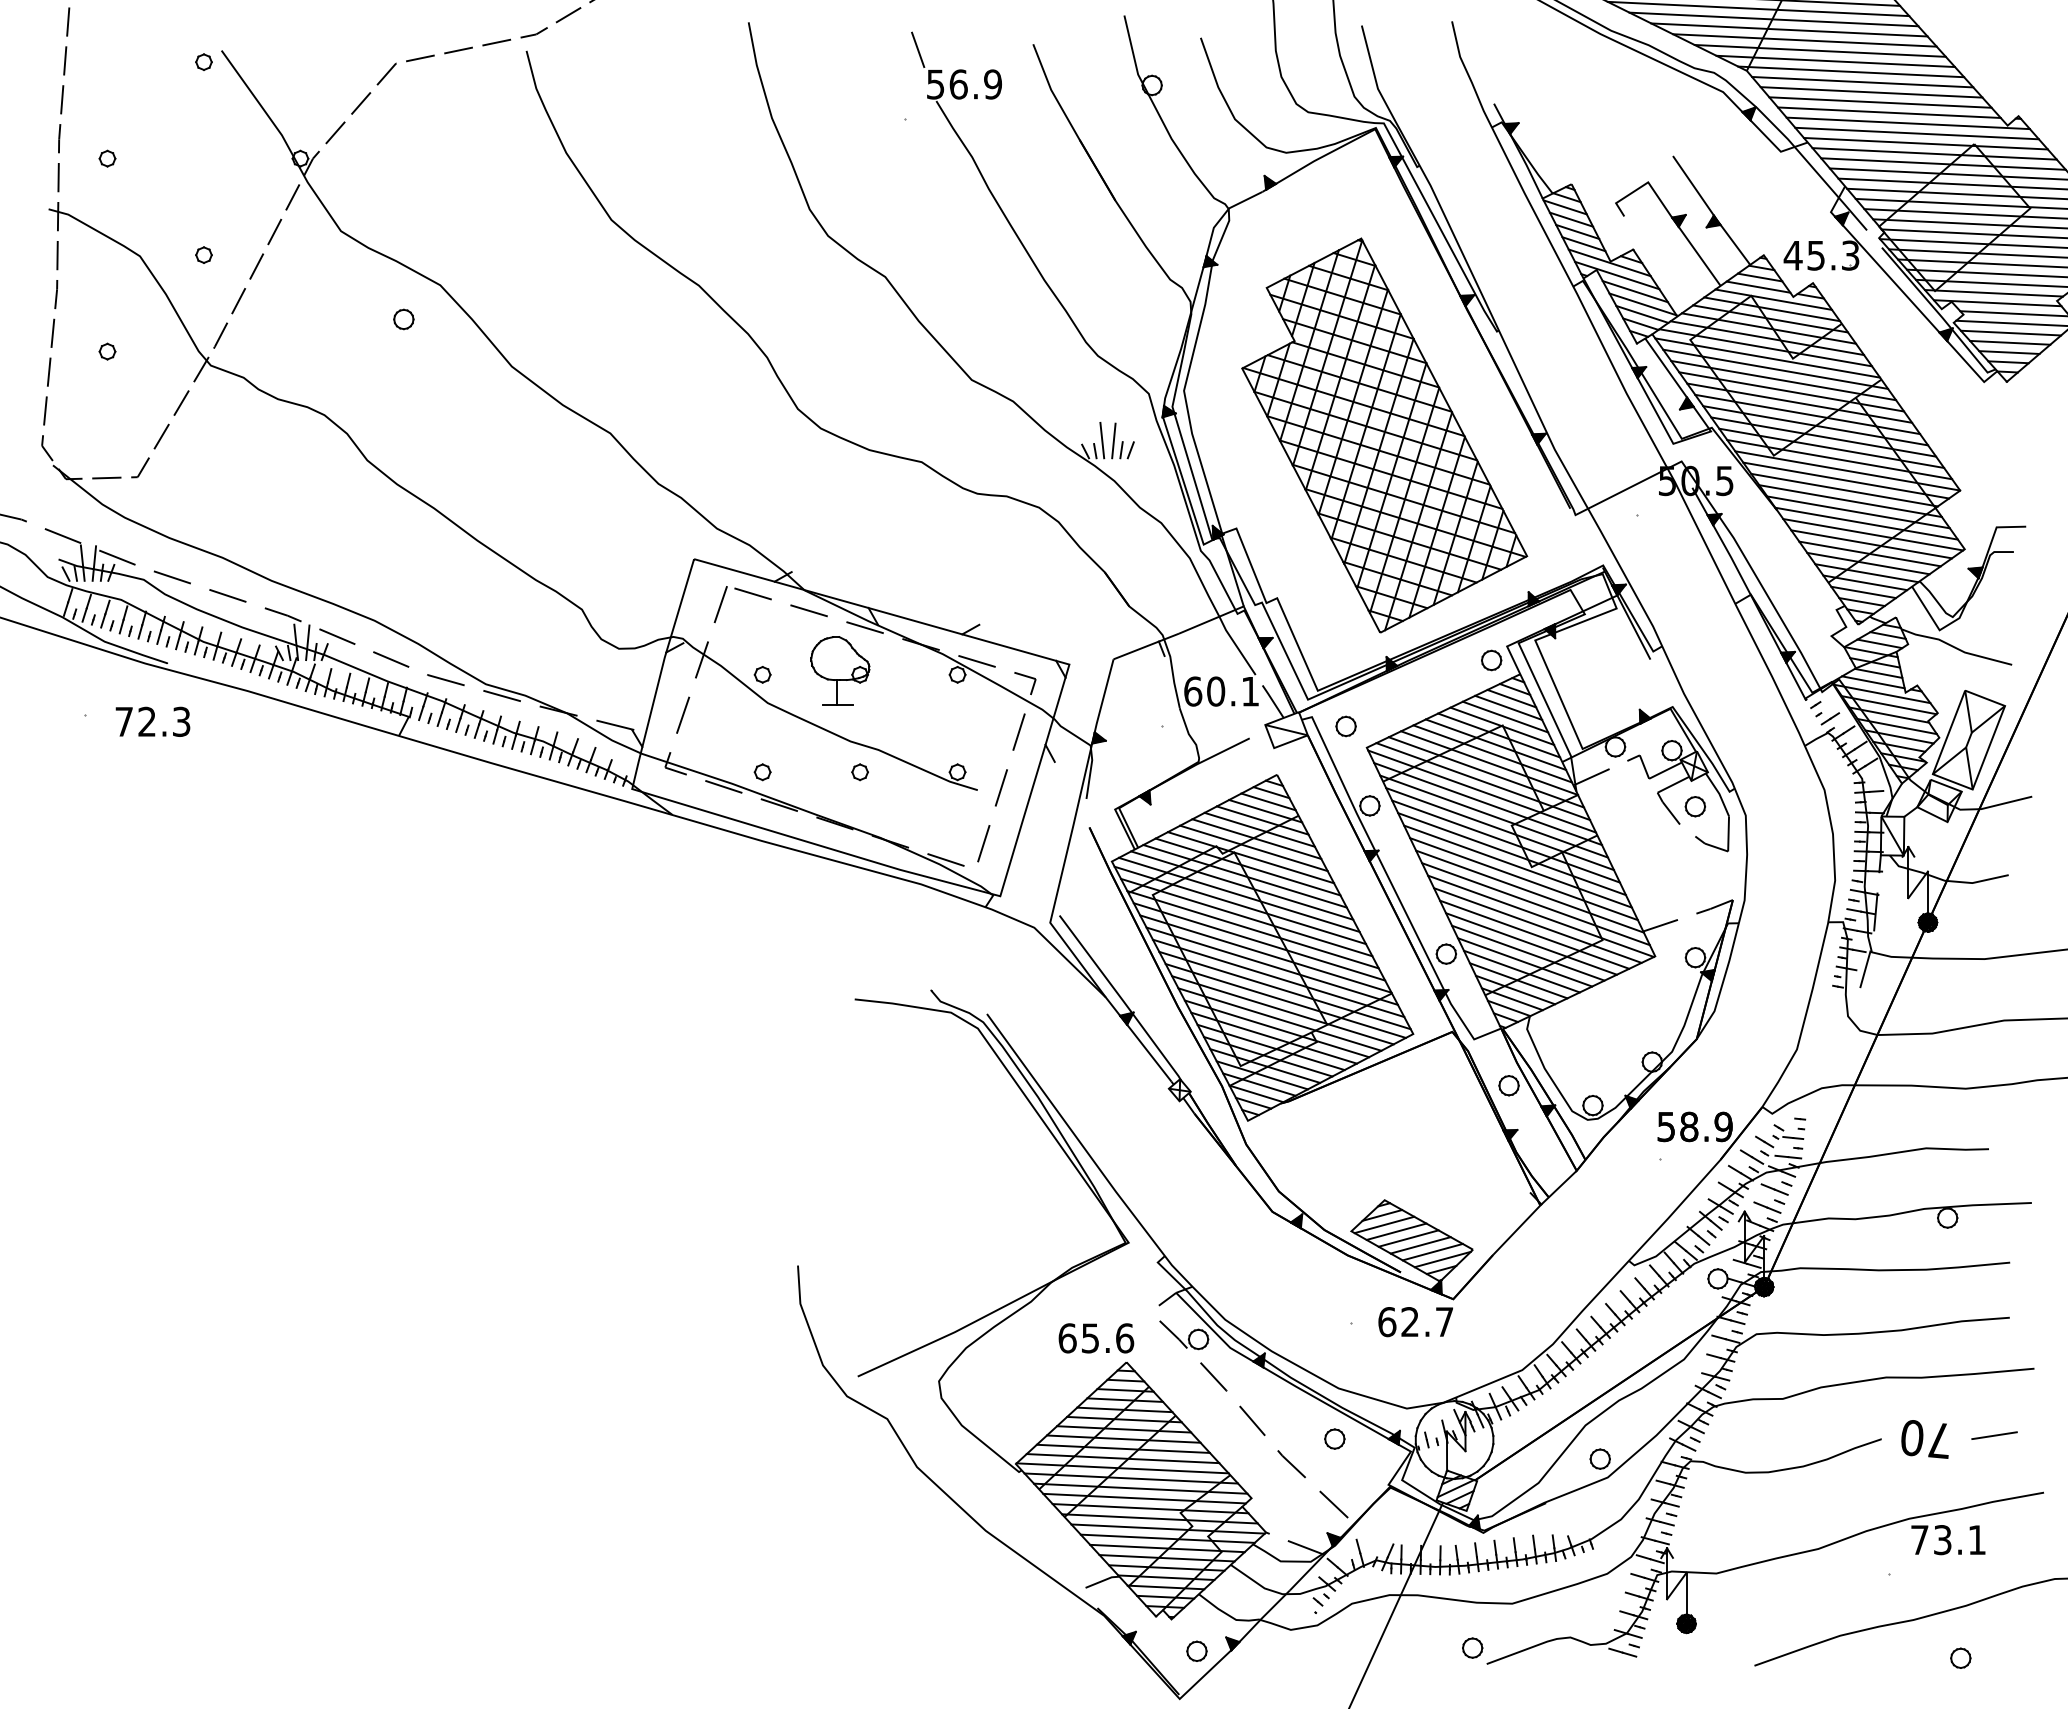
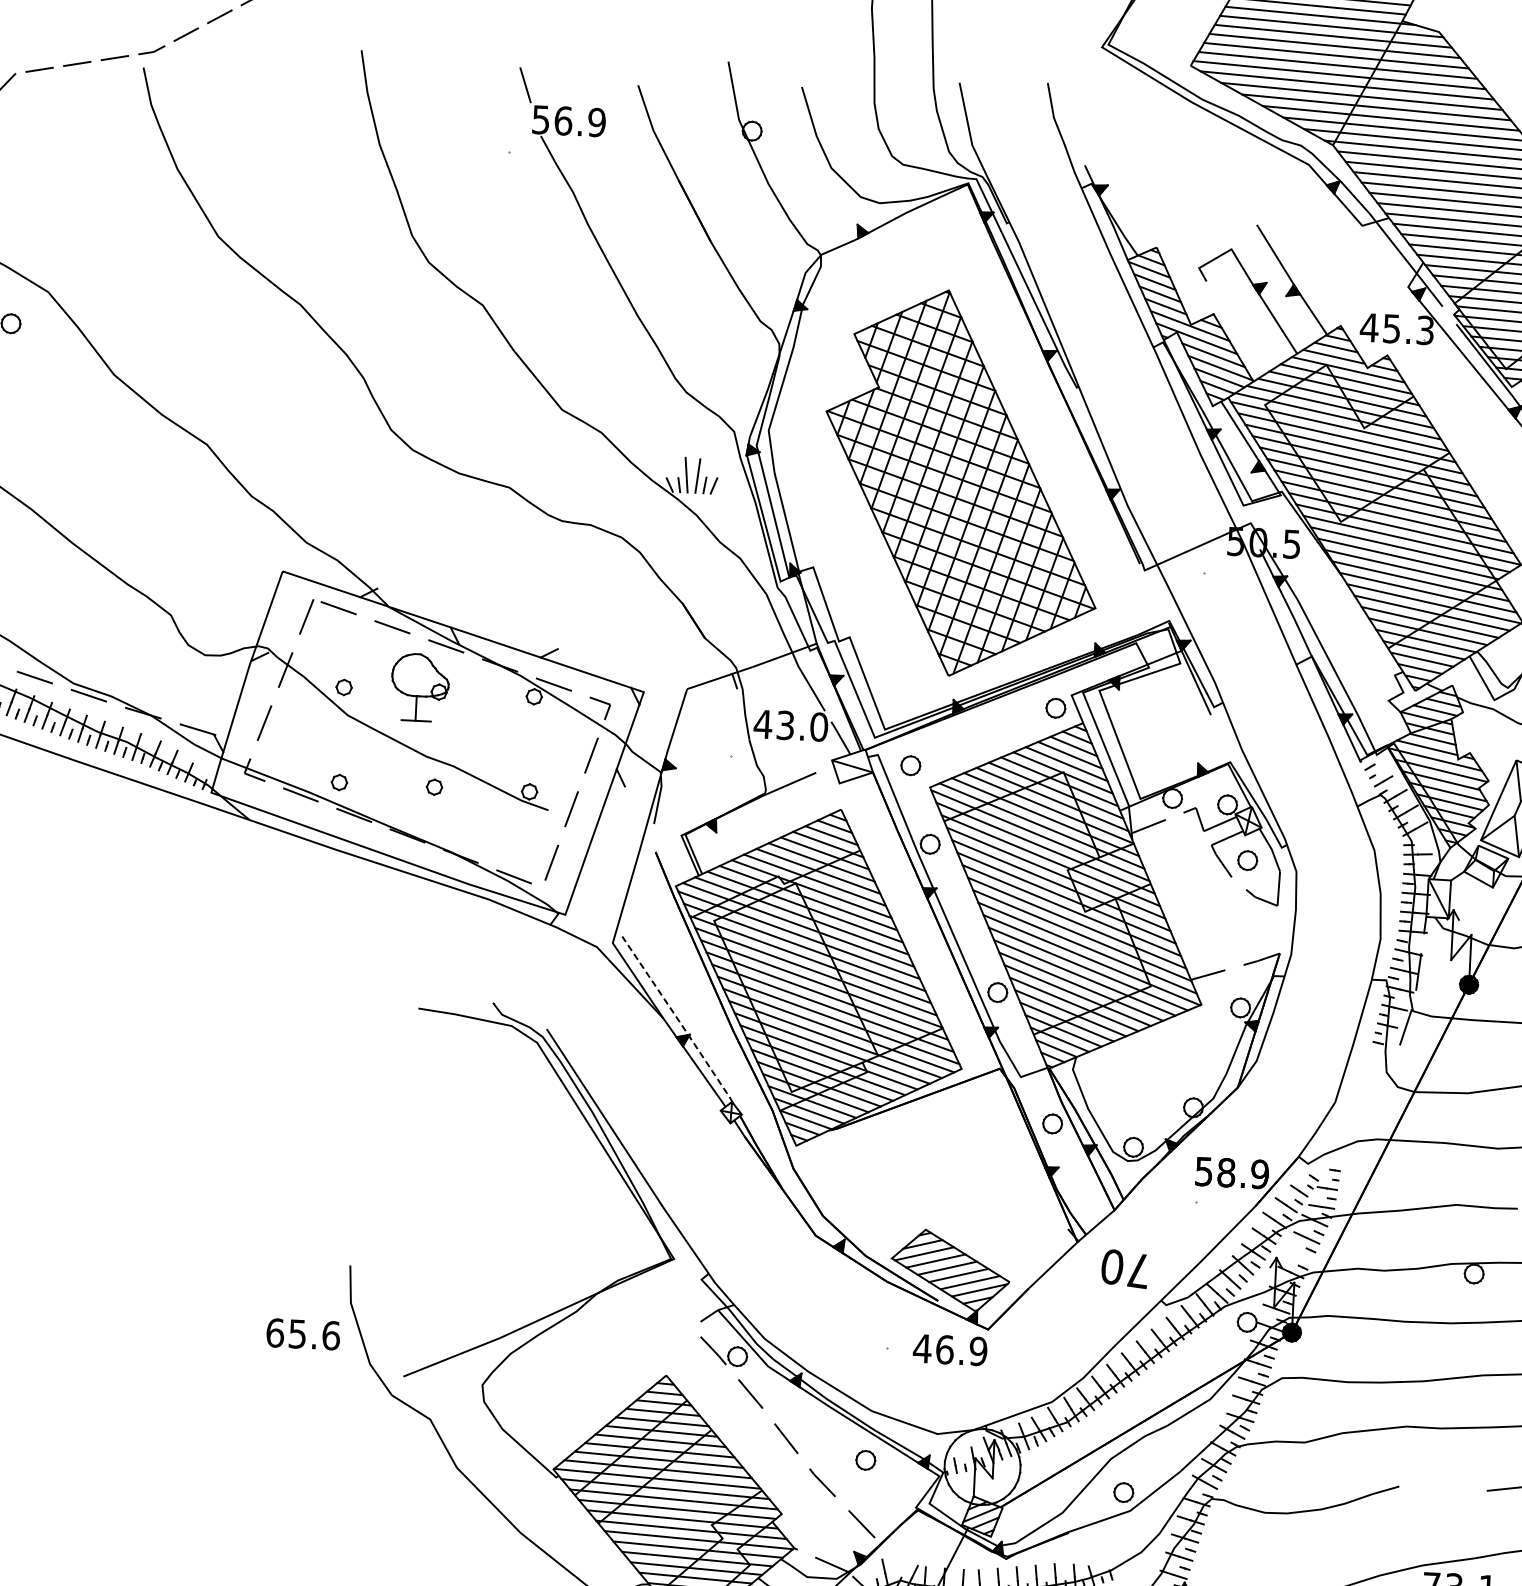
text: (1221, 691) -> (790, 725), 60.1 -> 43.0
line: (1121, 998) -> (678, 1020), solid -> dashed
line: (1767, 1207) -> (1298, 1255), removed
text: (1415, 1322) -> (950, 1350), 62.7 -> 46.9
text: (1096, 1338) -> (303, 1334), moved
text: (1924, 1439) -> (1124, 1269), moved

